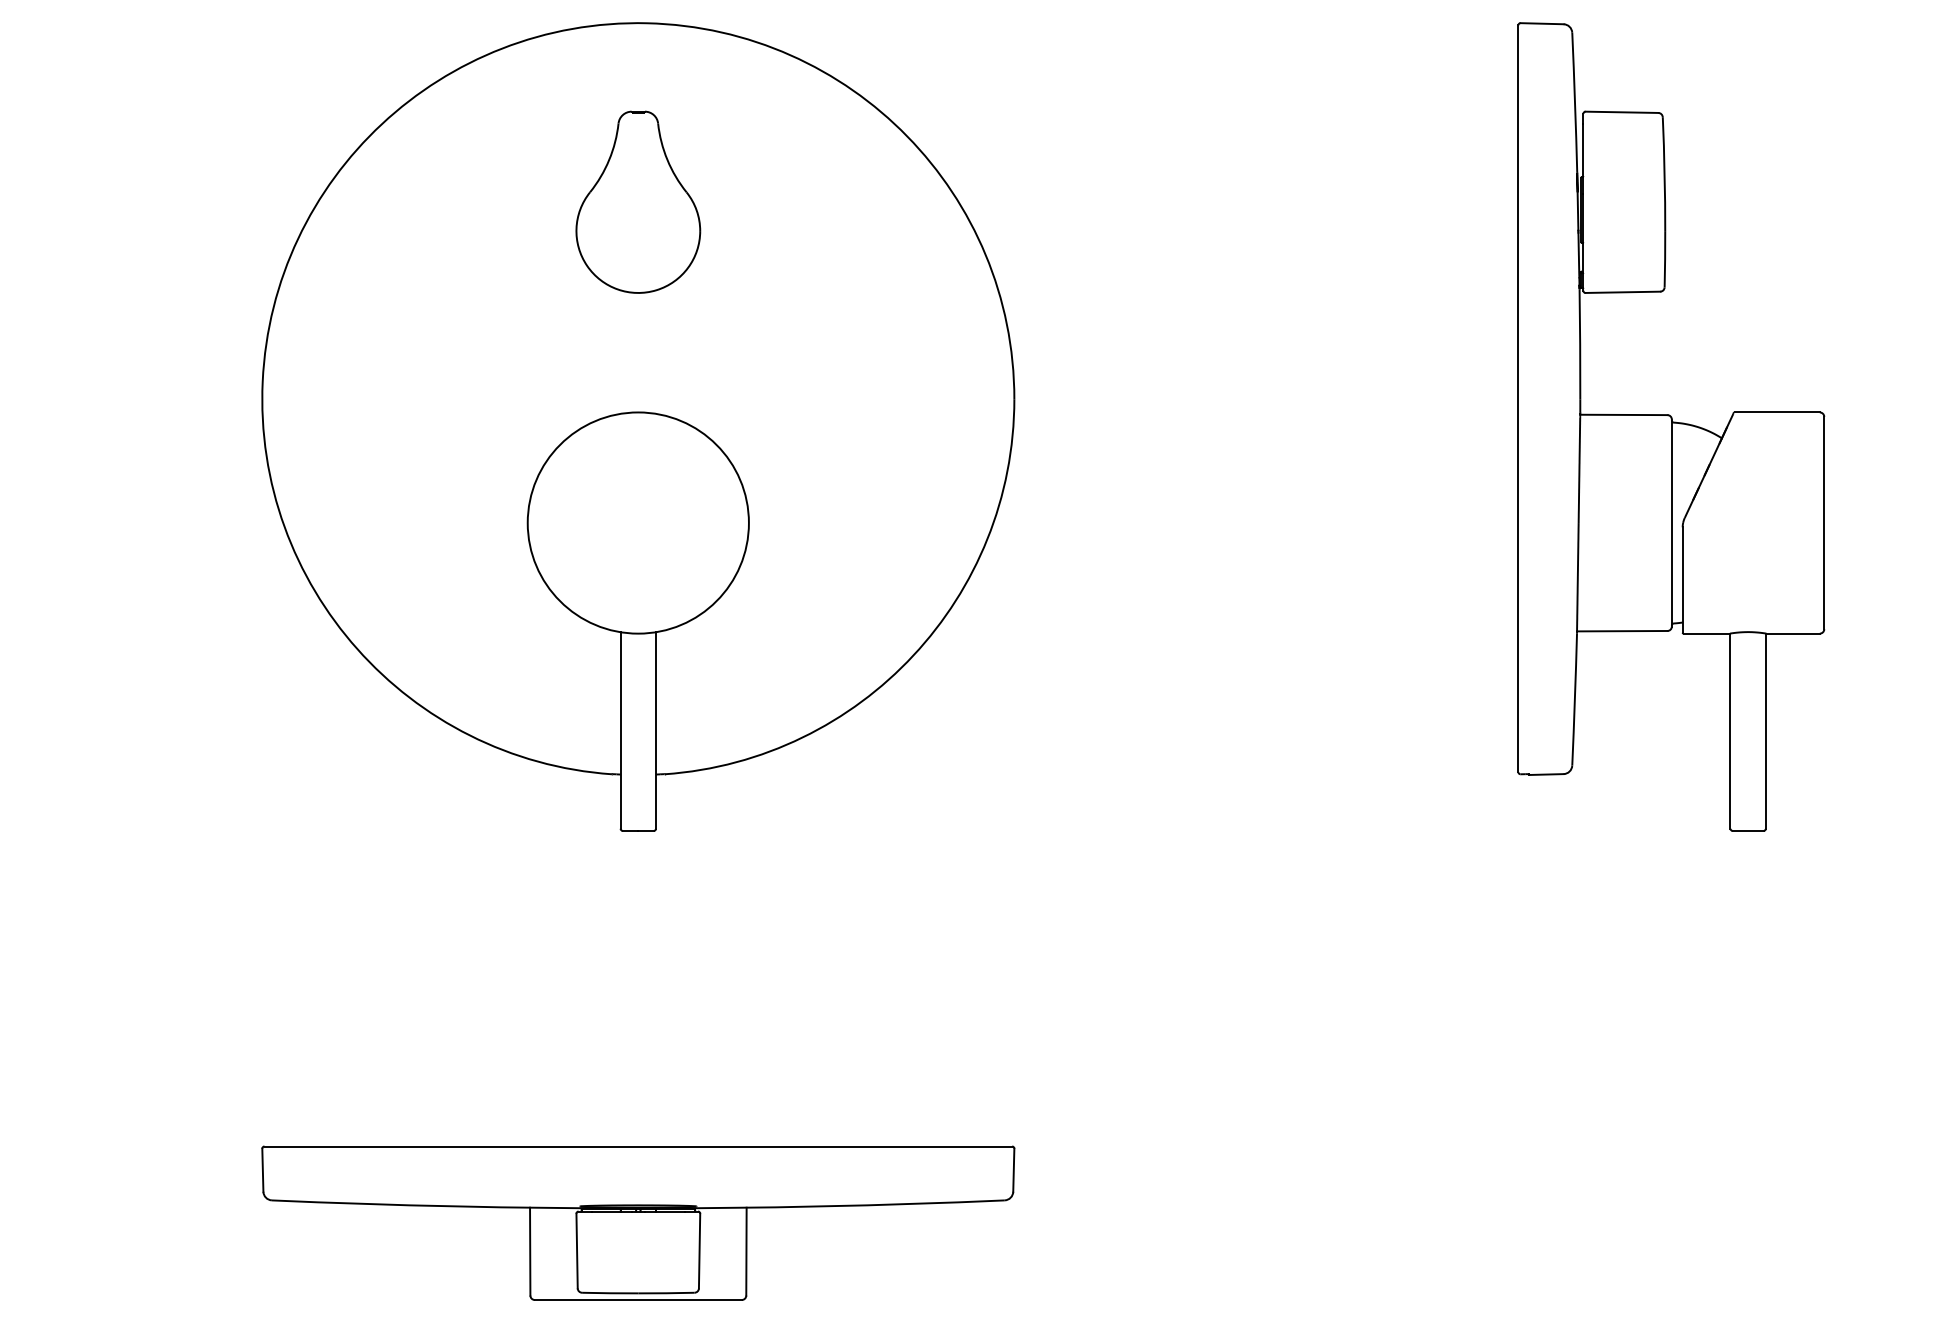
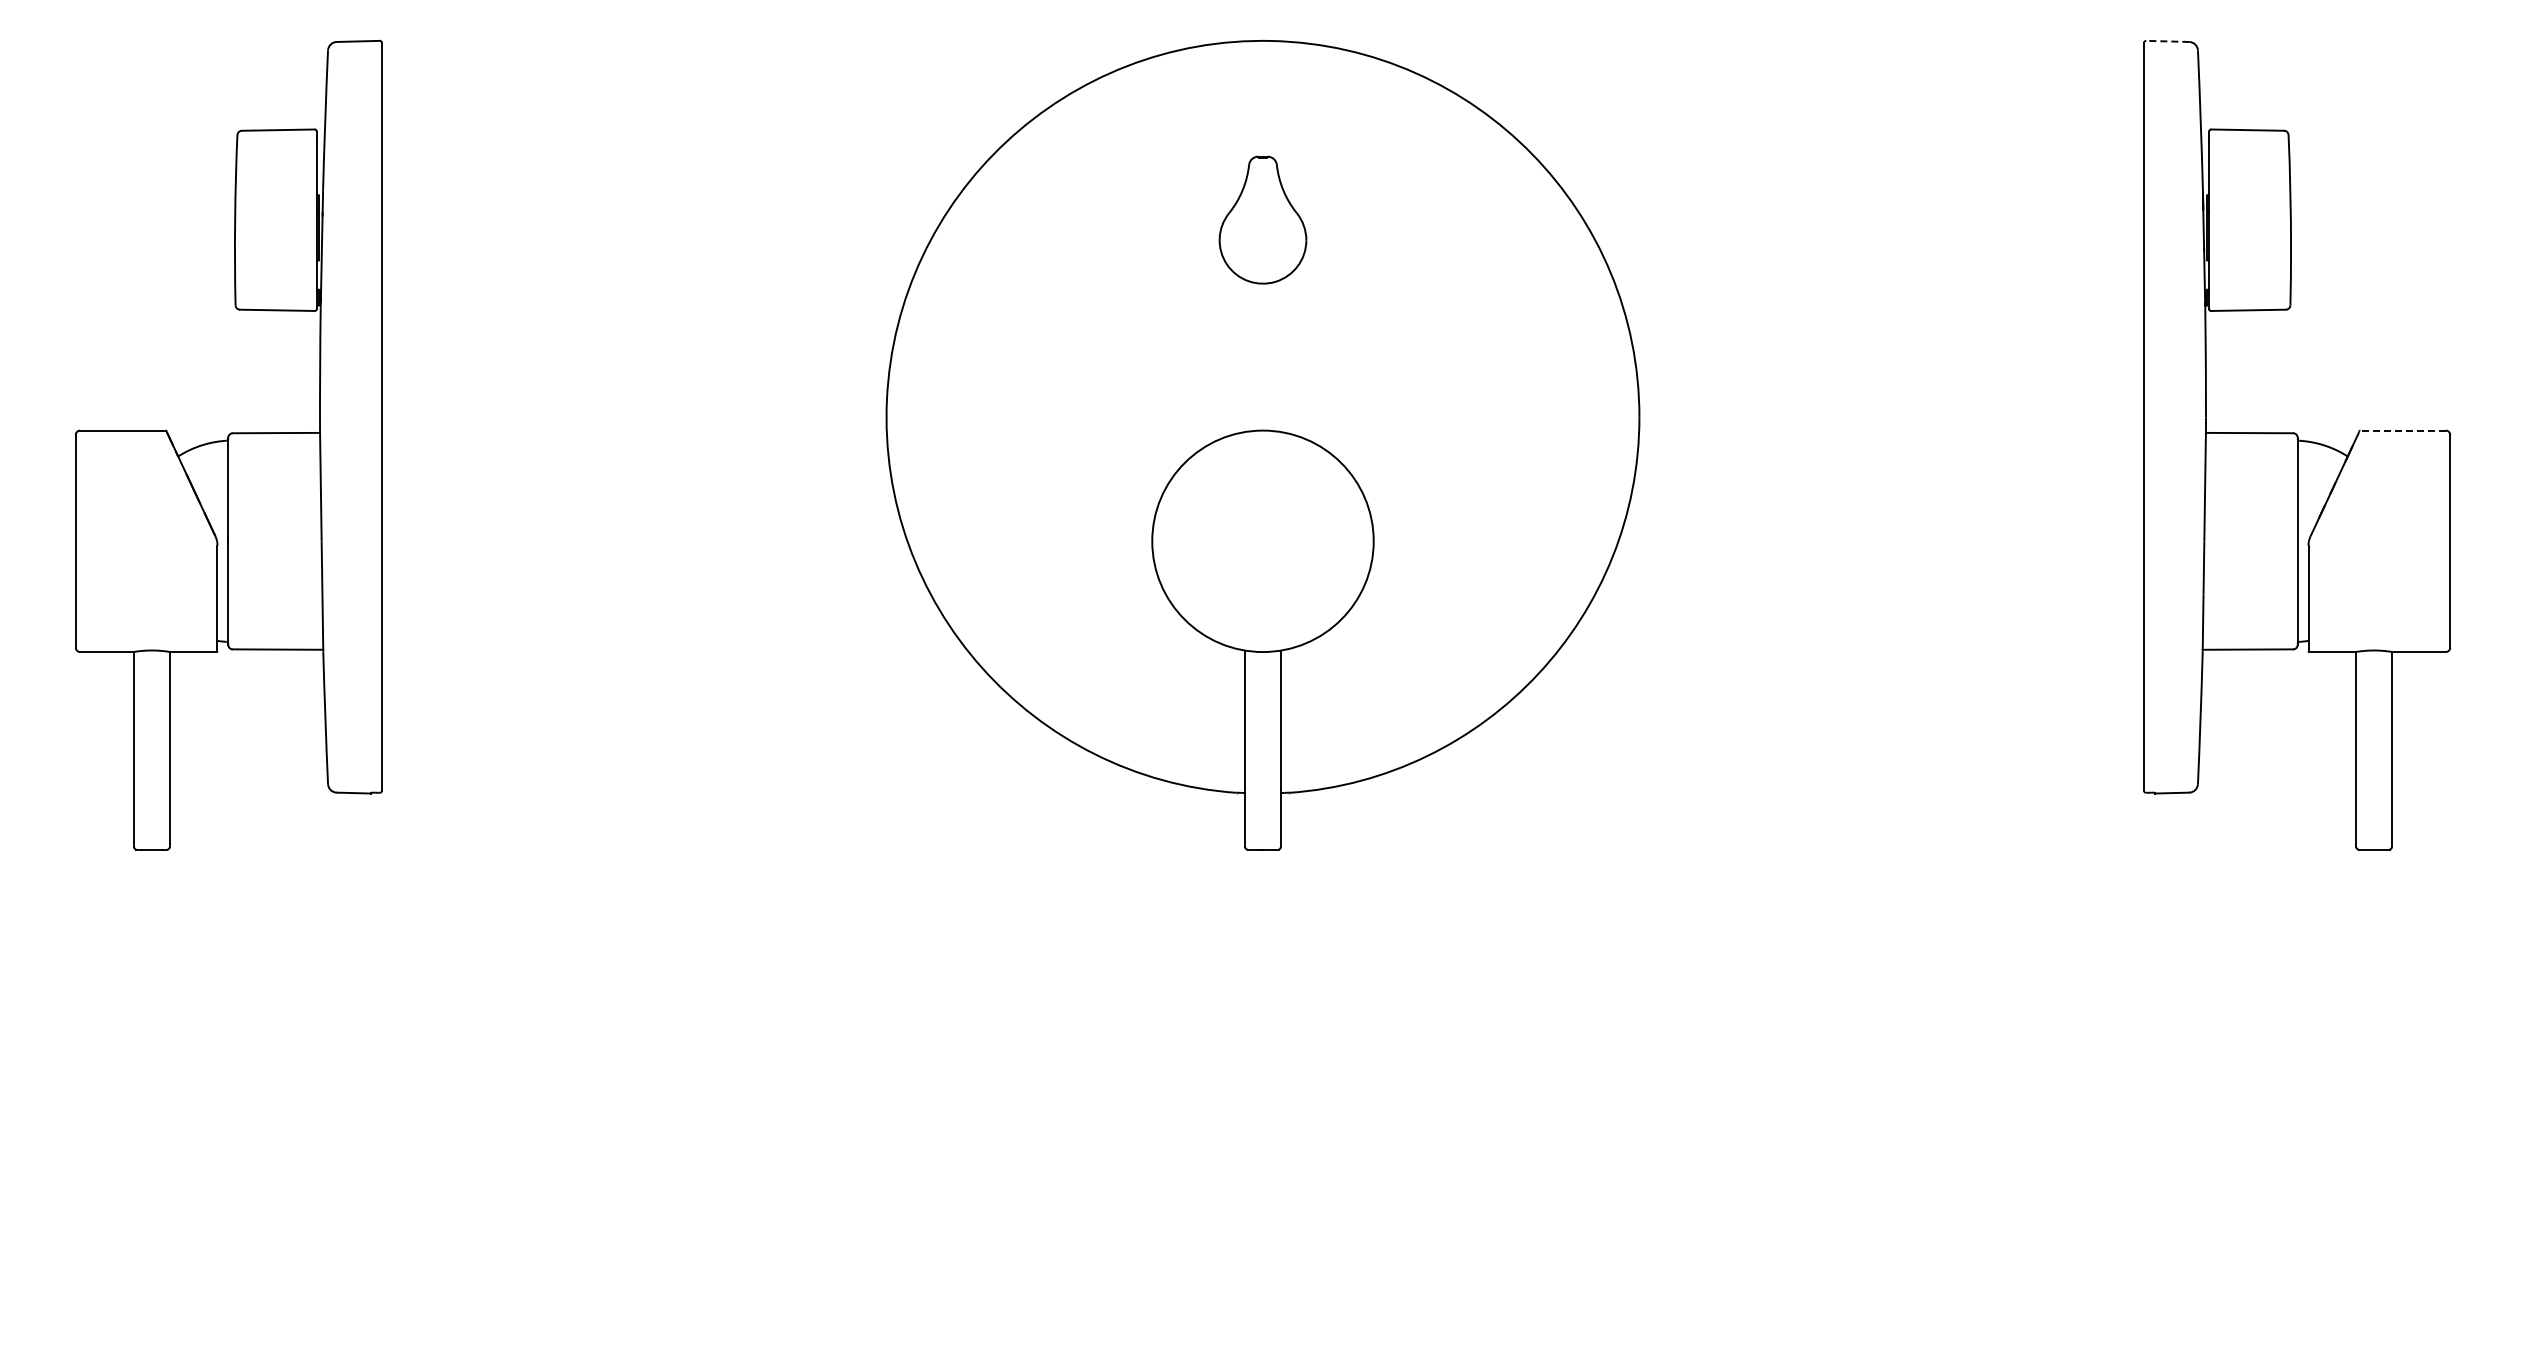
line: (1541, 23) -> (2167, 41), solid -> dashed
part: (637, 201) -> (1262, 219), size x0.7
line: (1777, 412) -> (2403, 430), solid -> dashed
part: (637, 1222) -> (1262, 1241), removed

